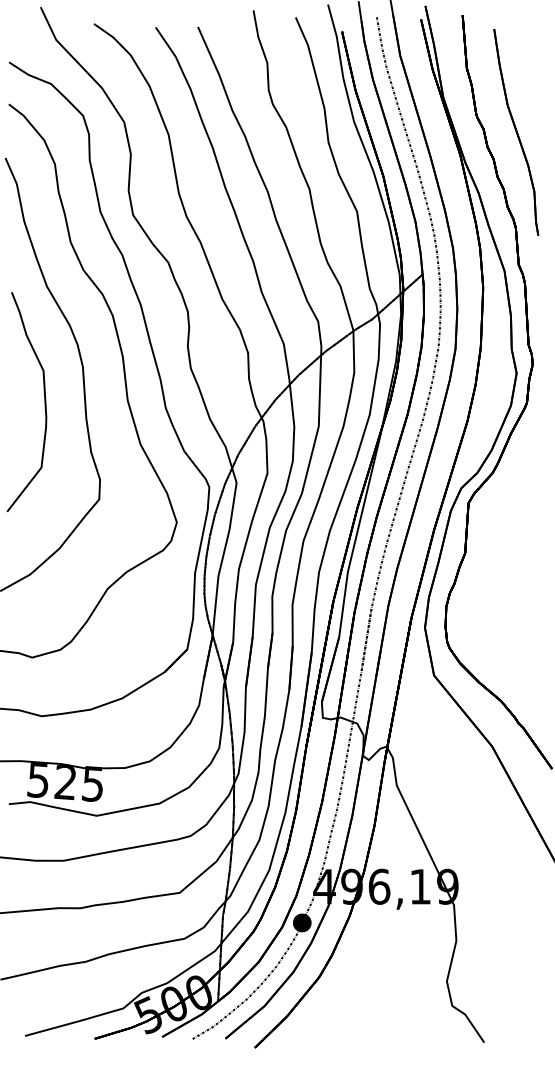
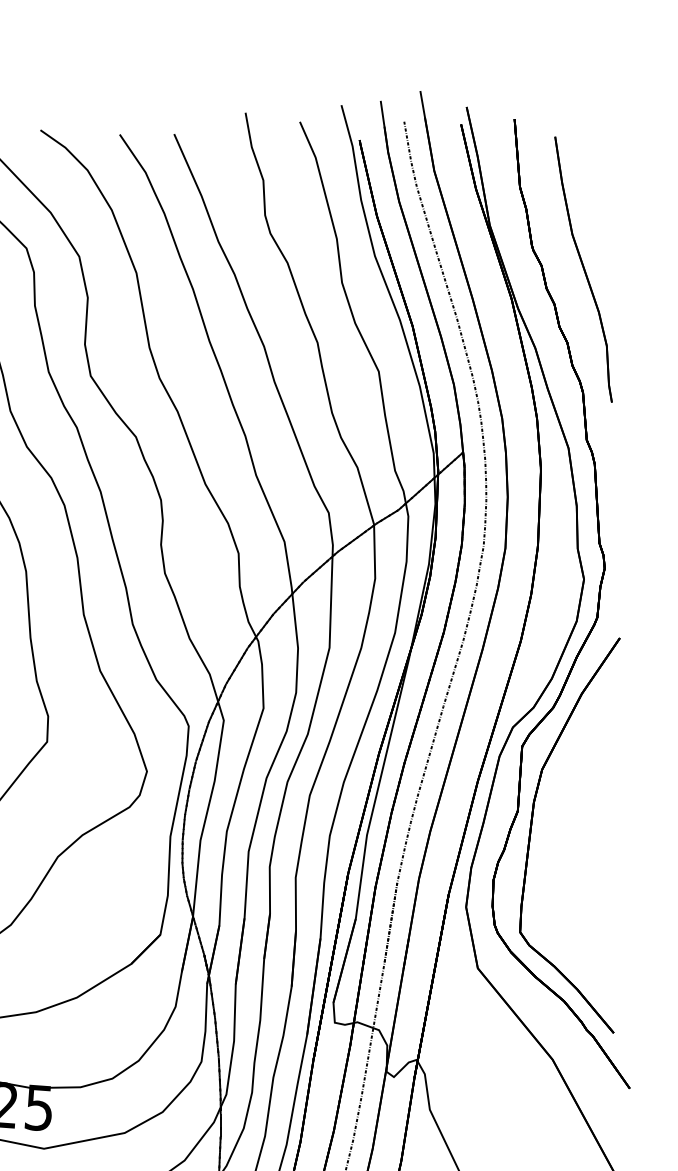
part: (476, 567) -> (532, 829), added

